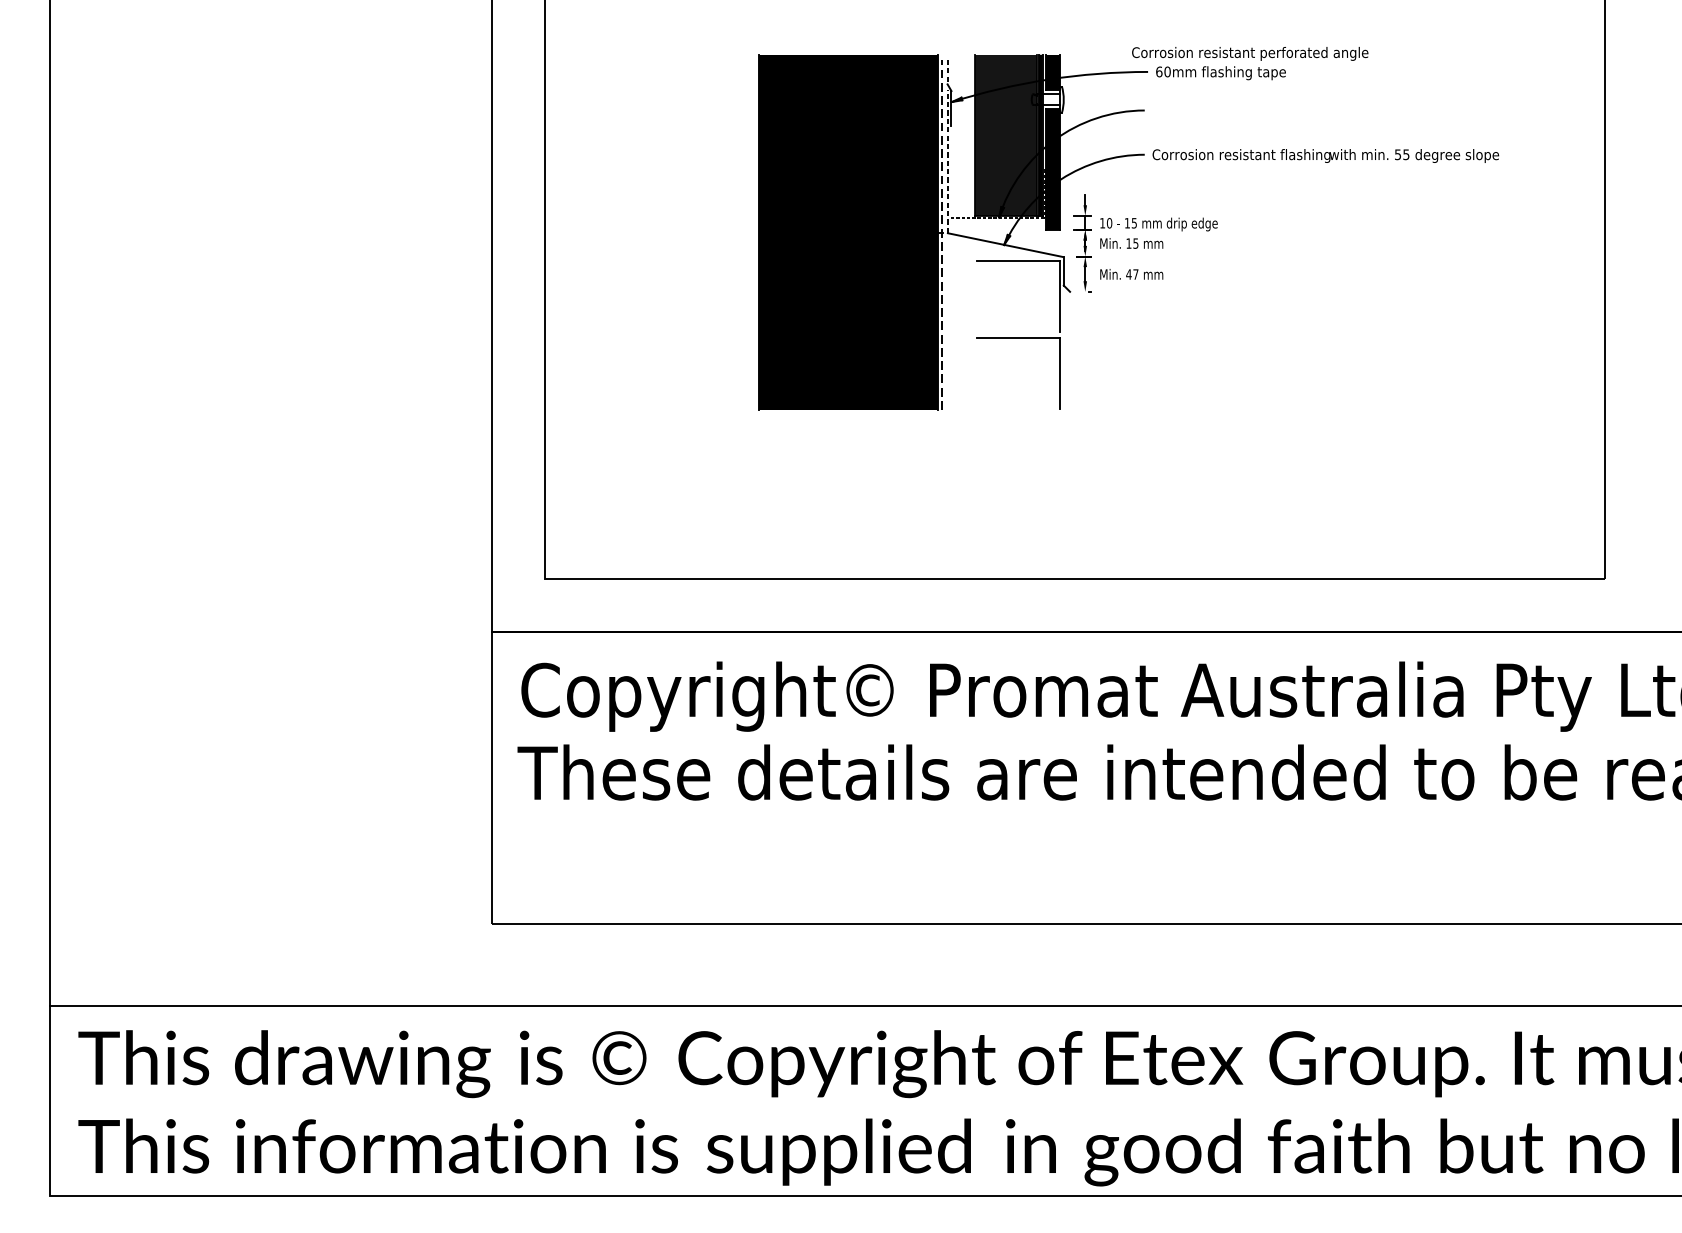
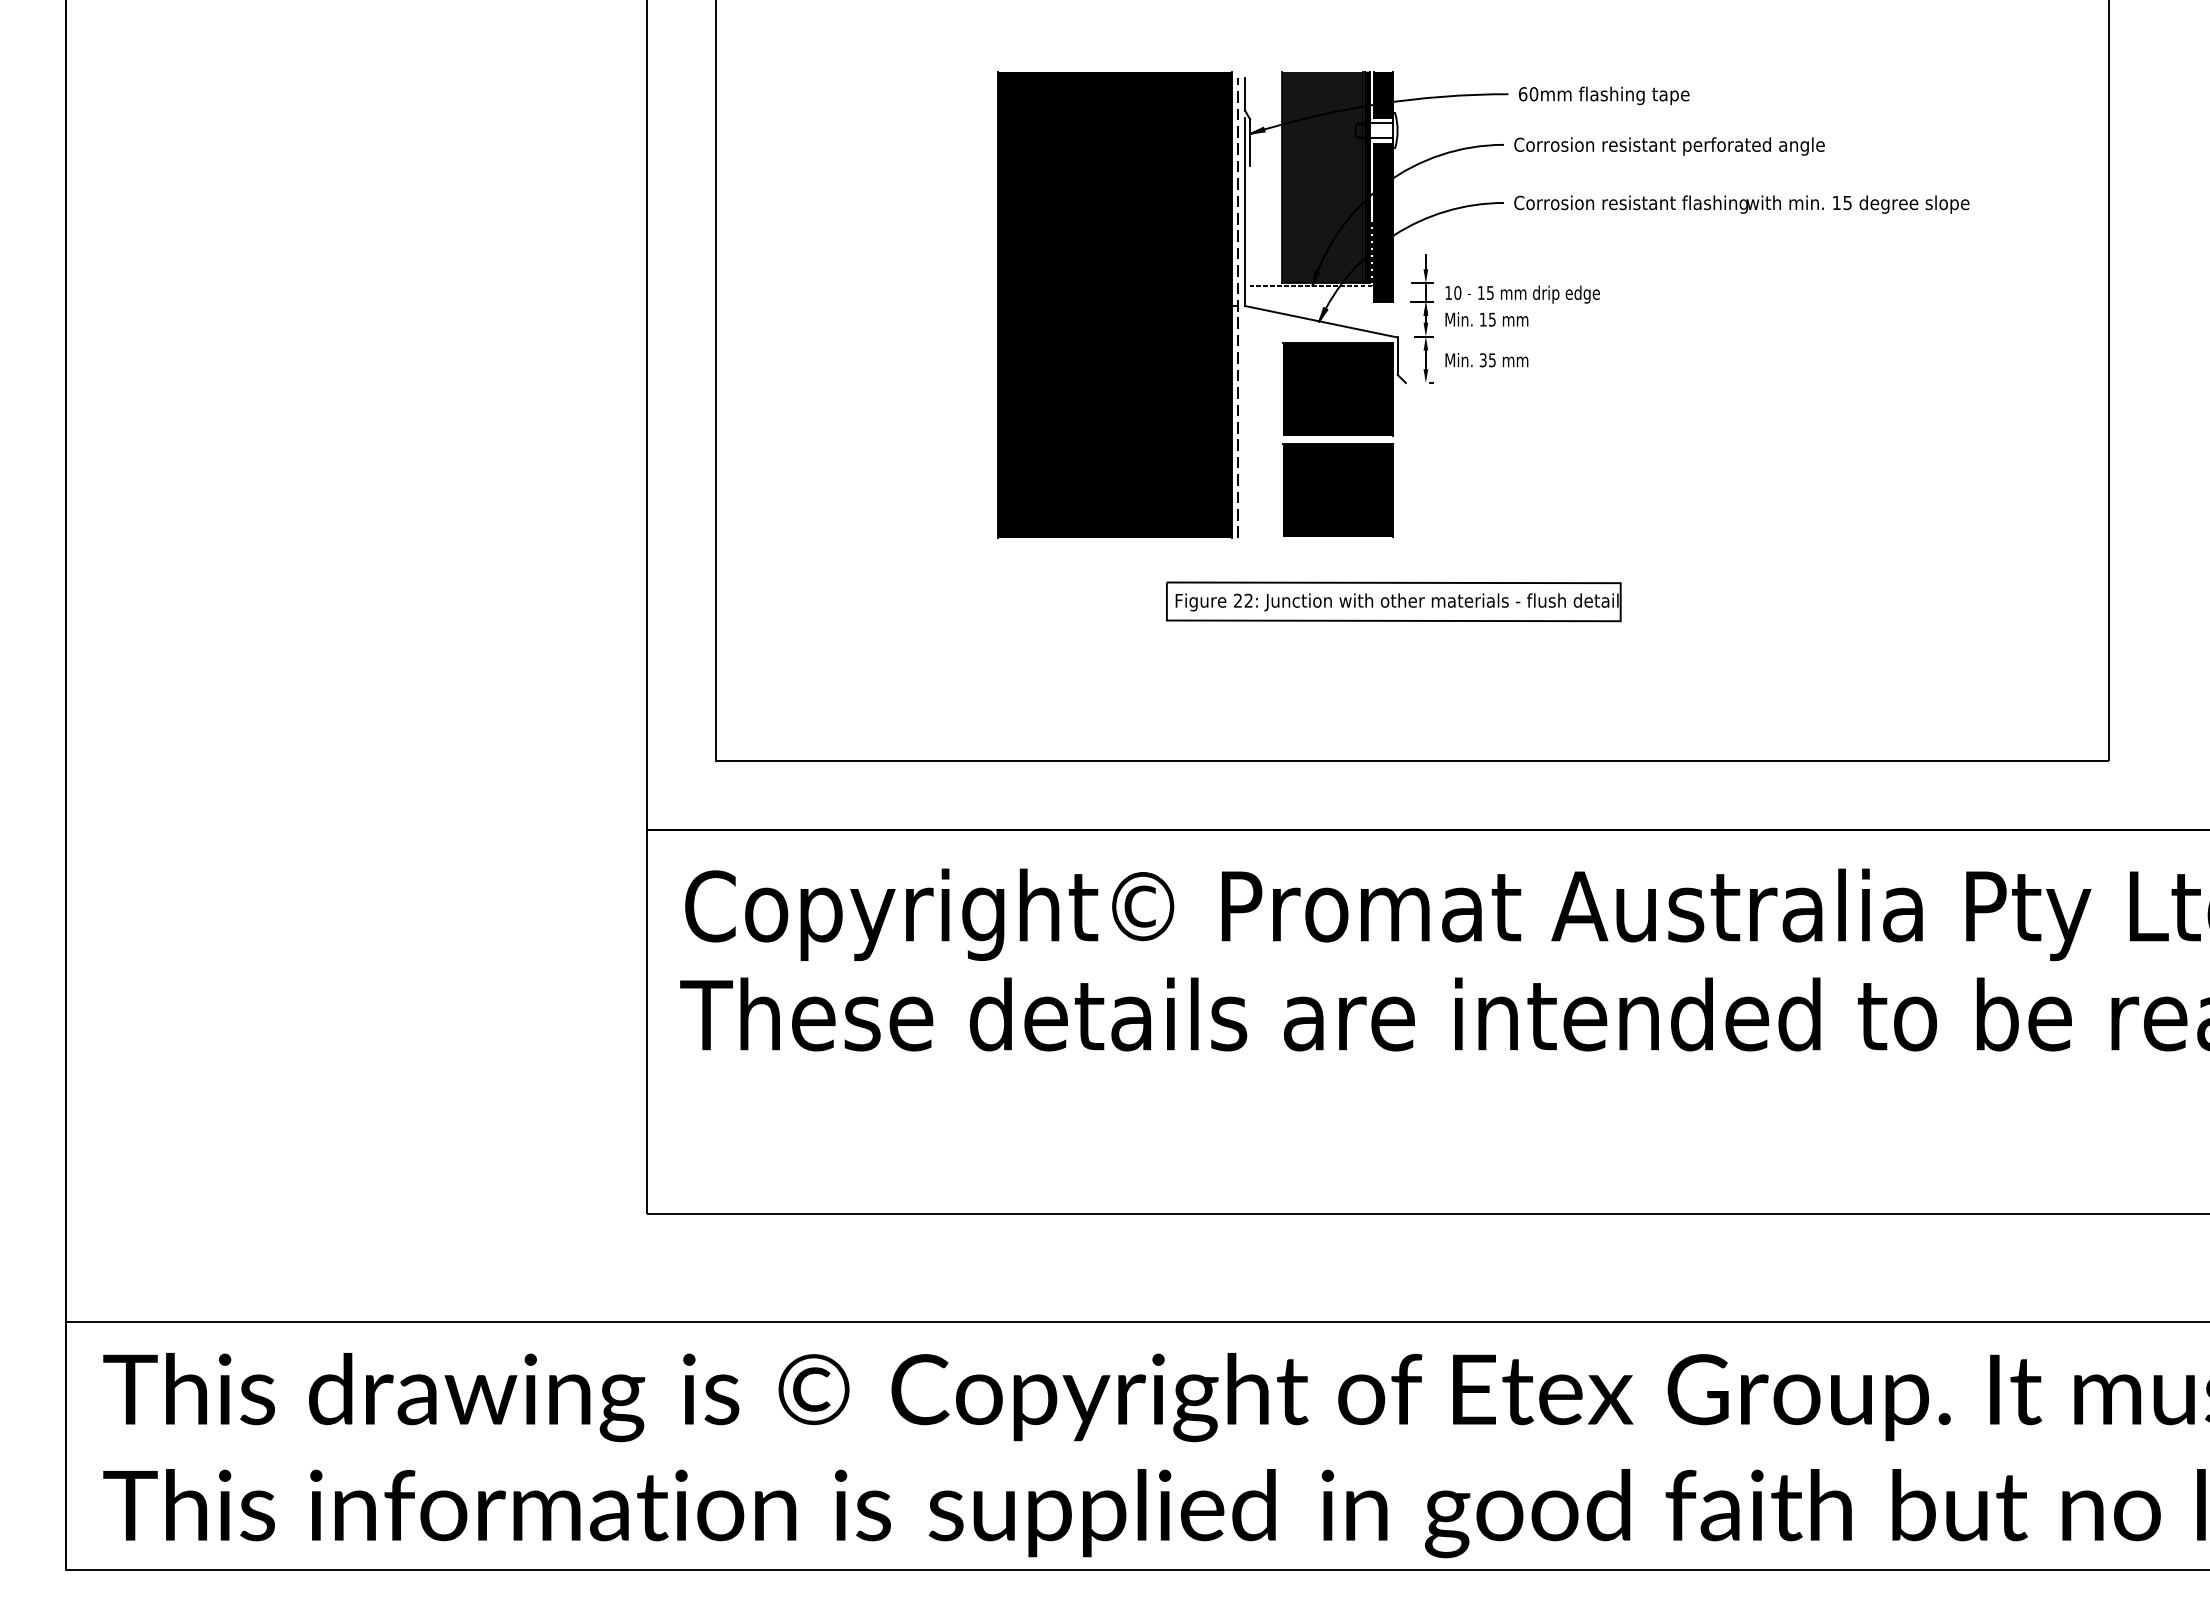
text: (1250, 53) -> (1669, 146), moved
line: (947, 72) -> (1245, 94), dashed -> solid
text: (1397, 155) -> (1836, 203), 55 -> 15
line: (947, 162) -> (1245, 212), dashed -> solid
text: (1132, 274) -> (1487, 360), 47 -> 35
fill: (1018, 295) -> (1337, 388), added
fill: (1018, 372) -> (1337, 489), added
part: (1060, 458) -> (1393, 601), added

